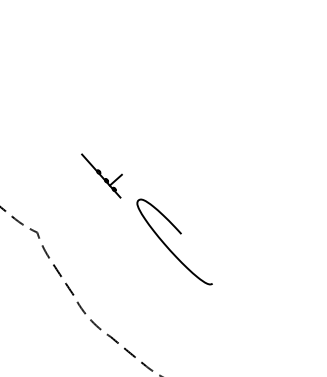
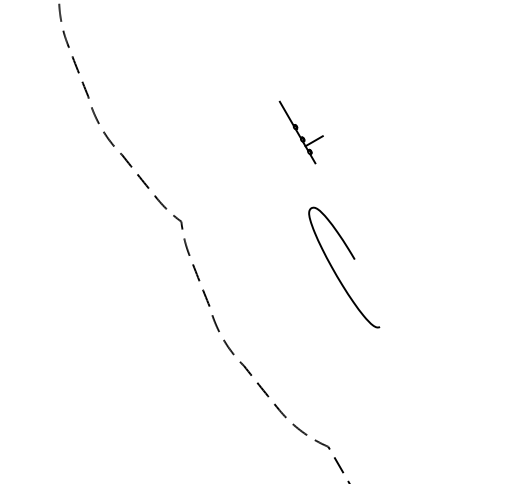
part: (103, 175) -> (300, 132), moved

